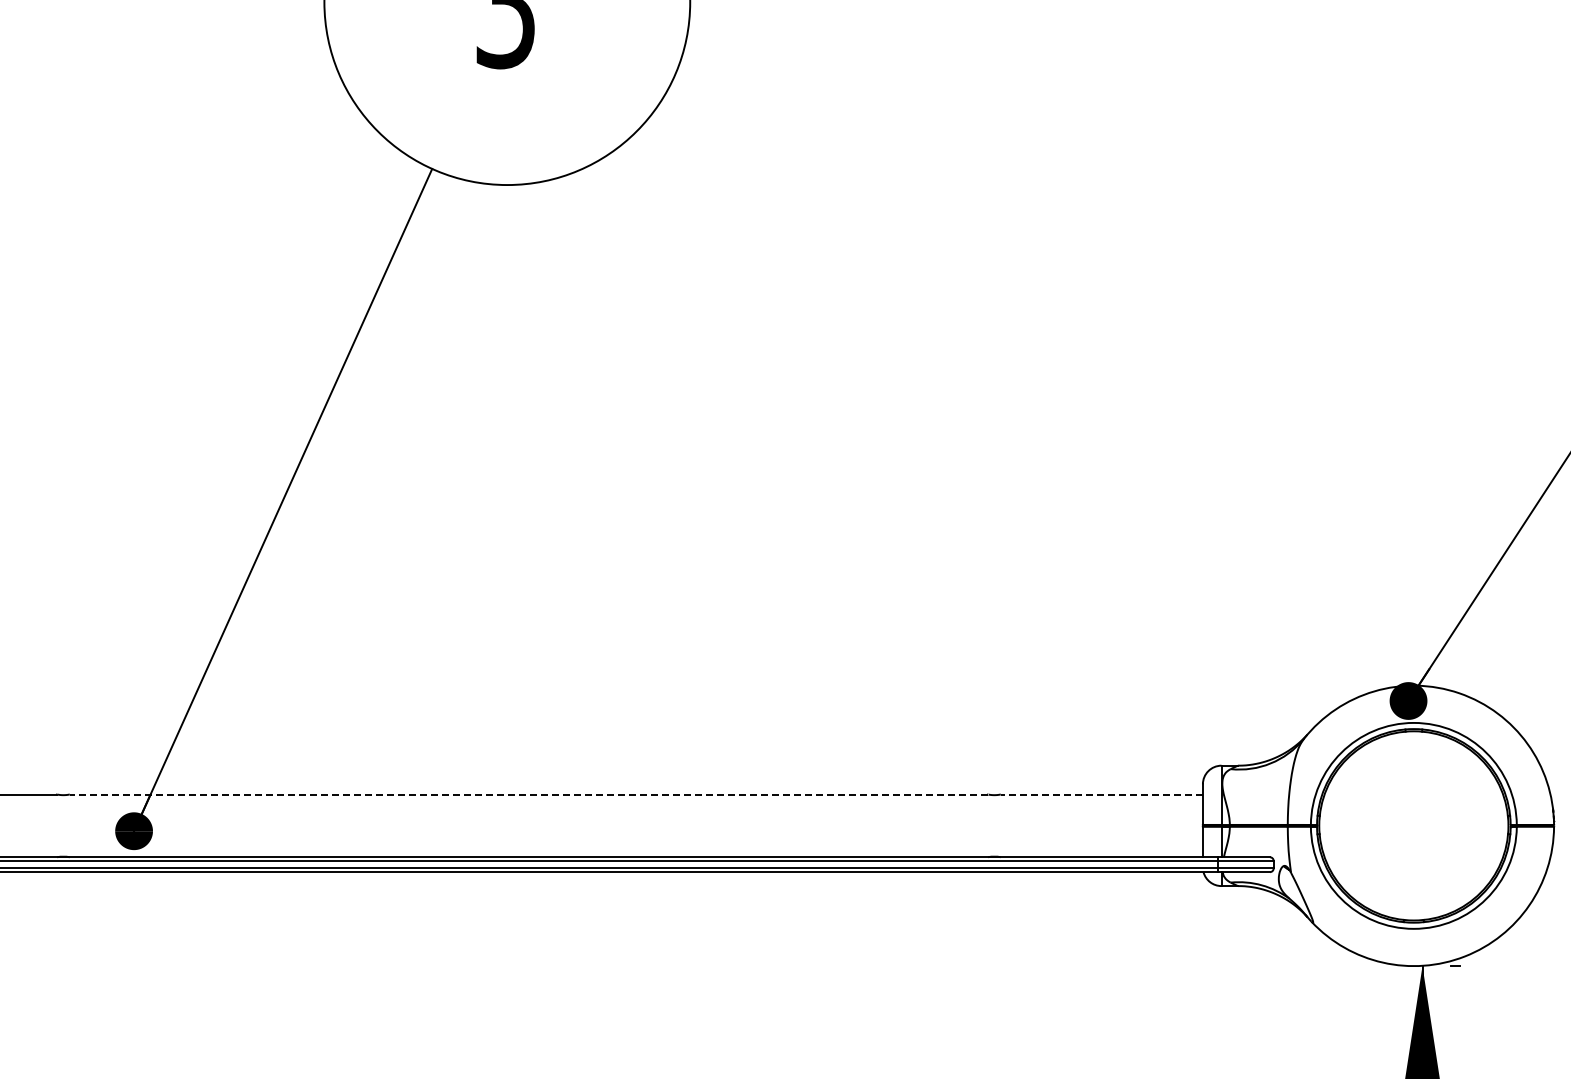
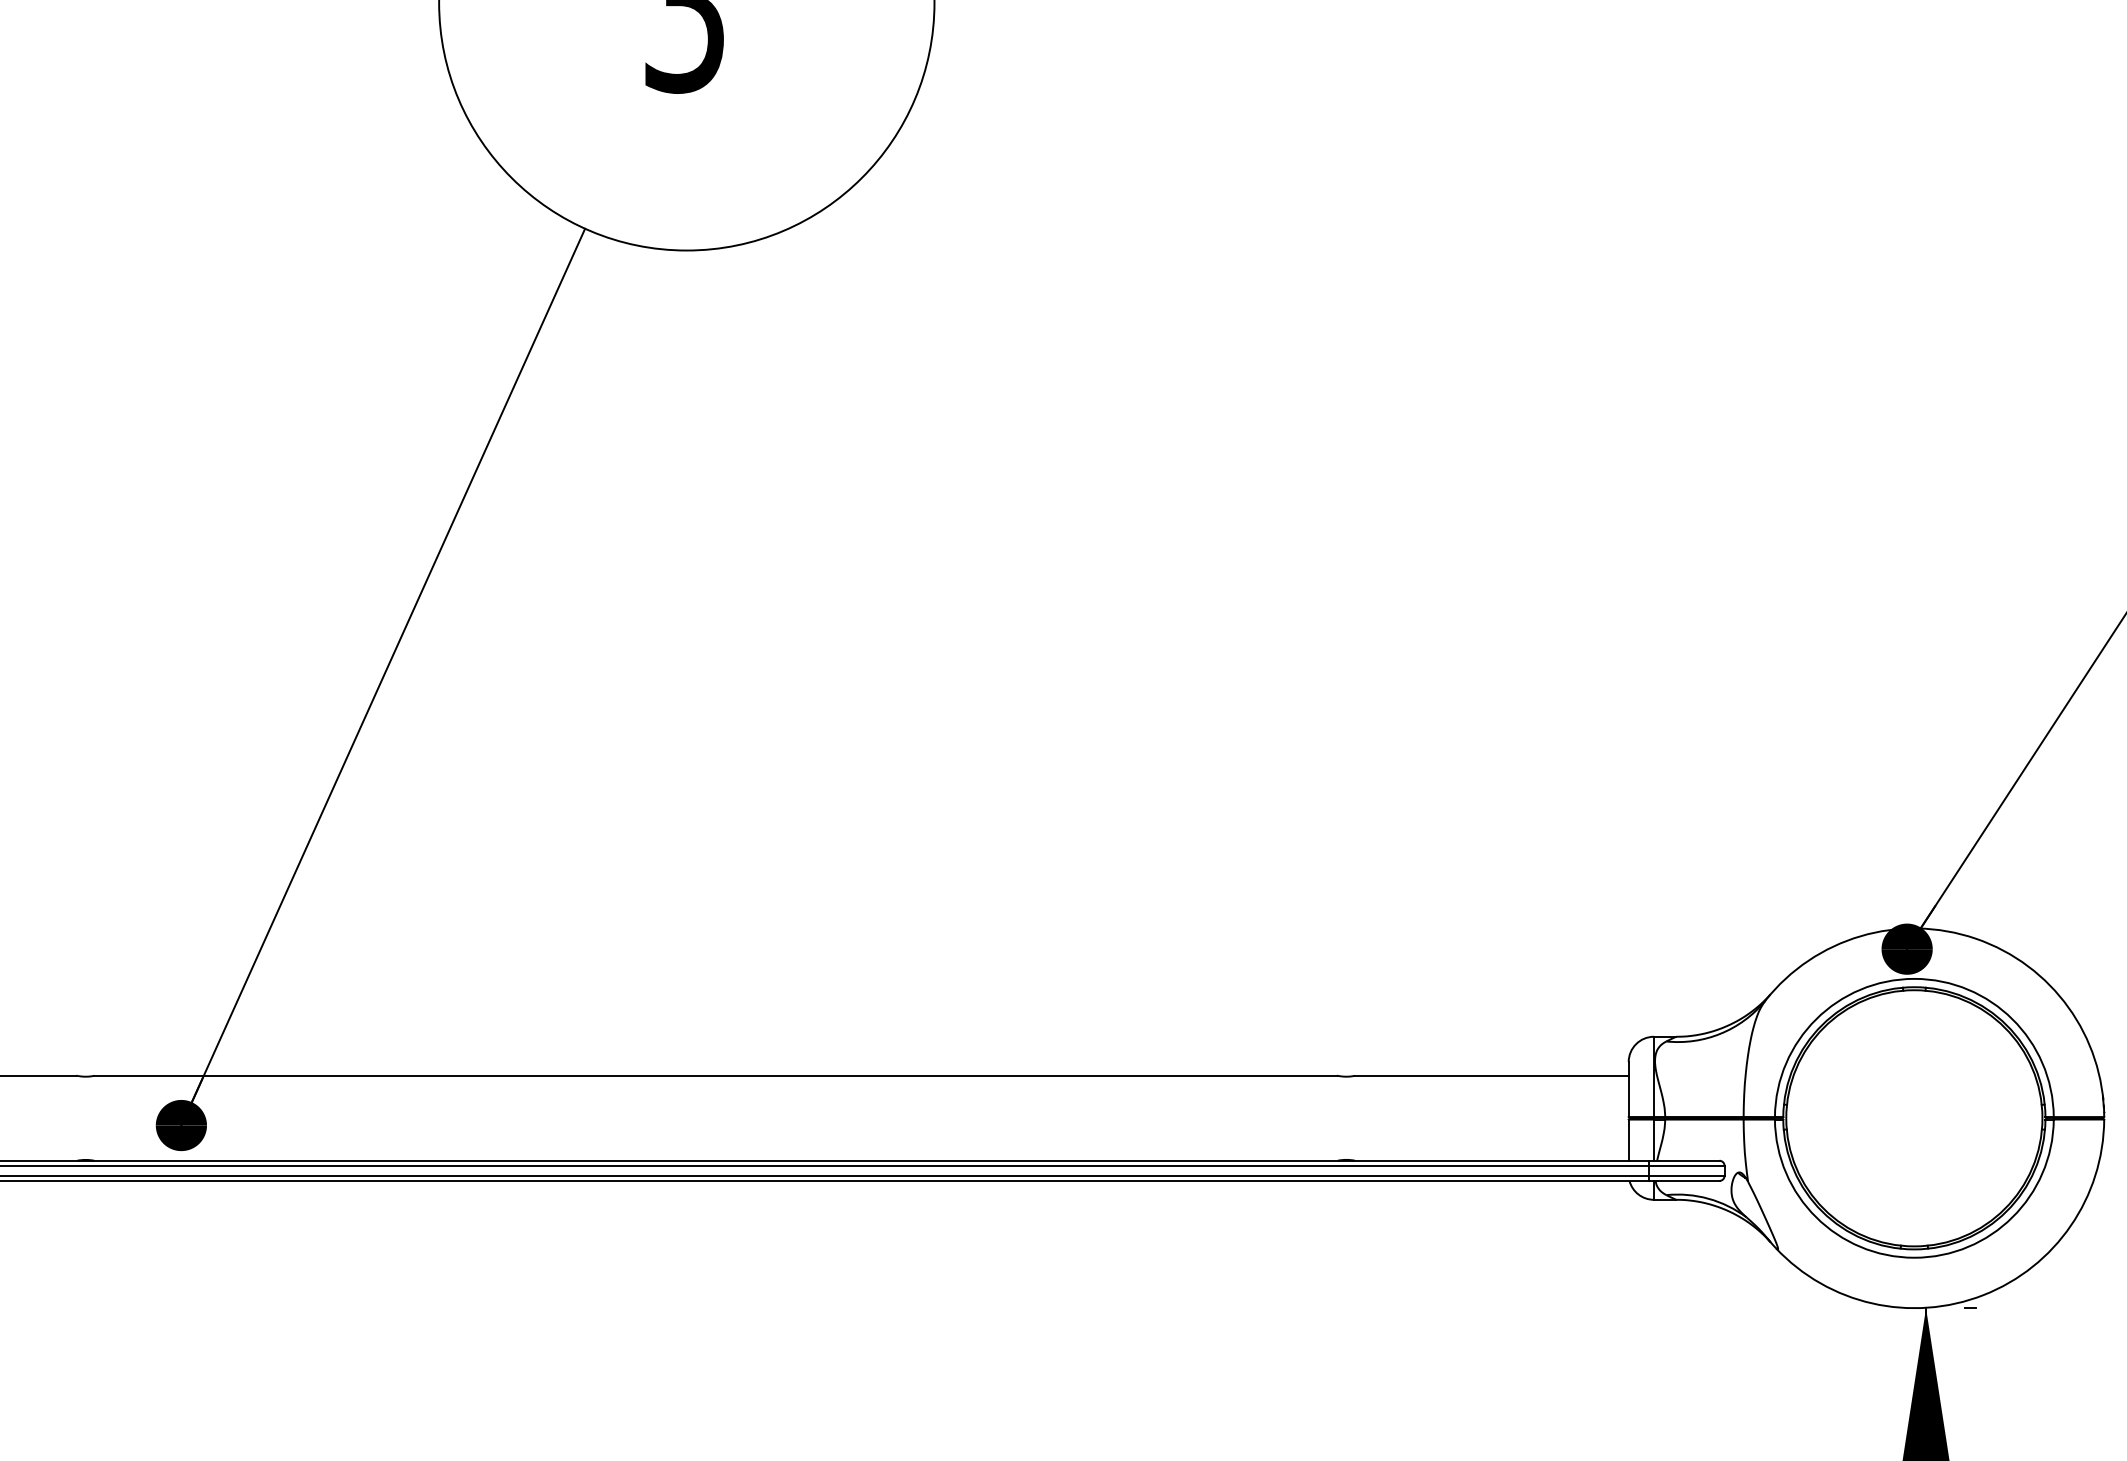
line: (528, 794) -> (715, 1075), dashed -> solid
line: (1101, 794) -> (1491, 1075), dashed -> solid

